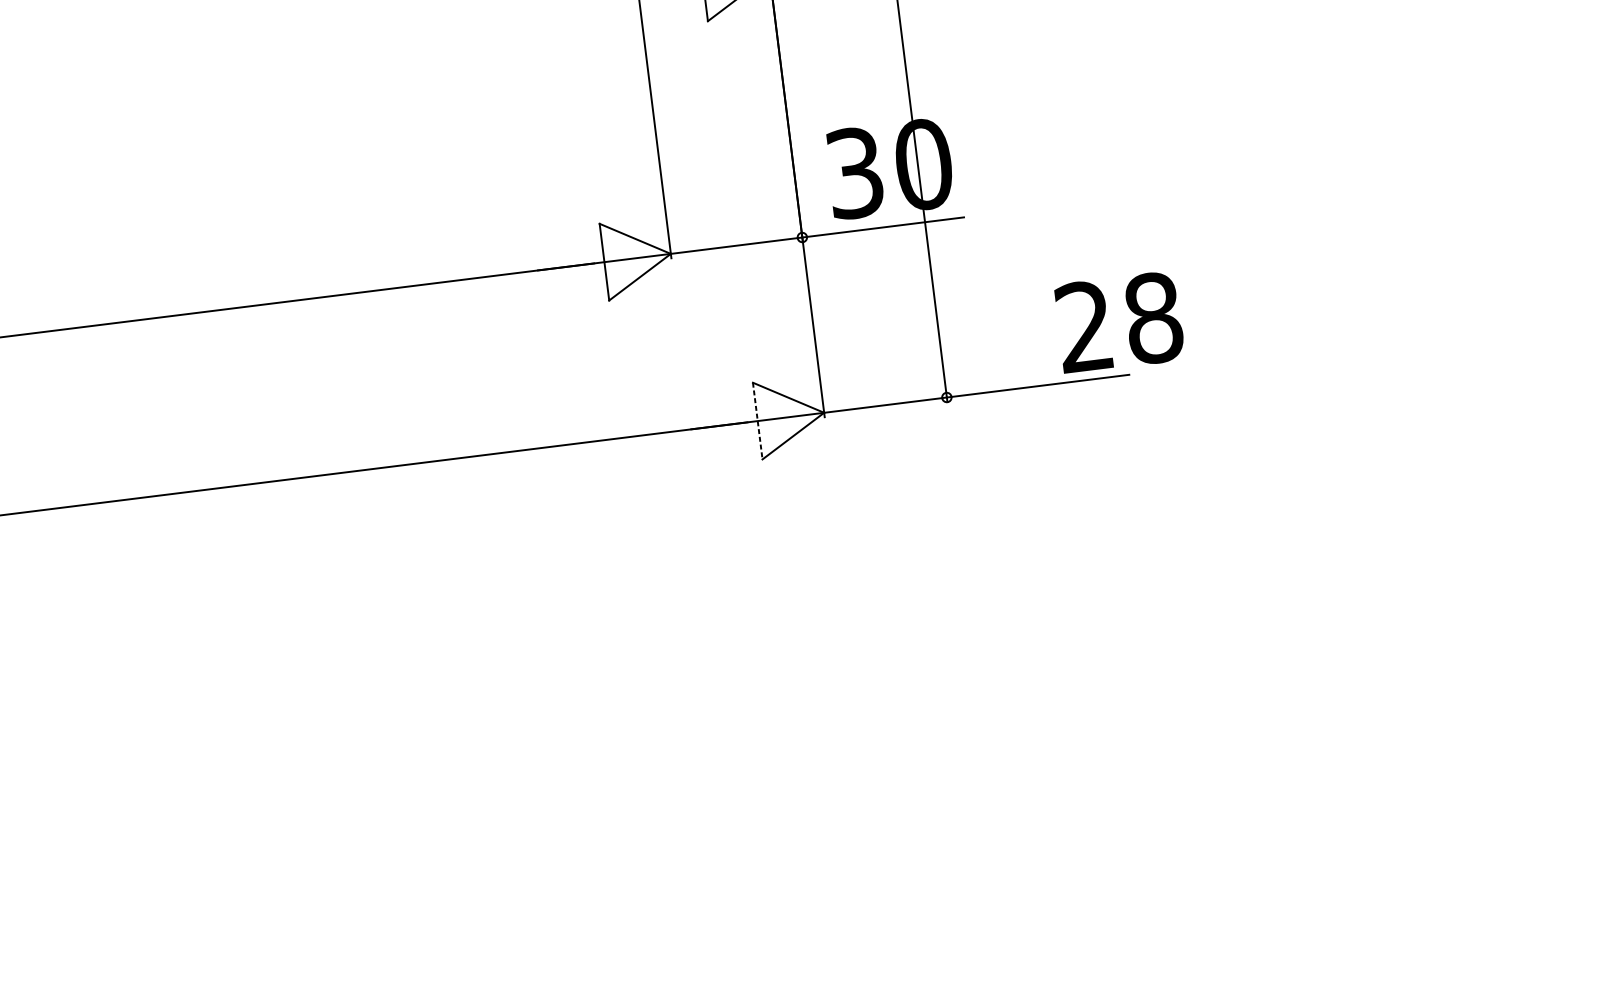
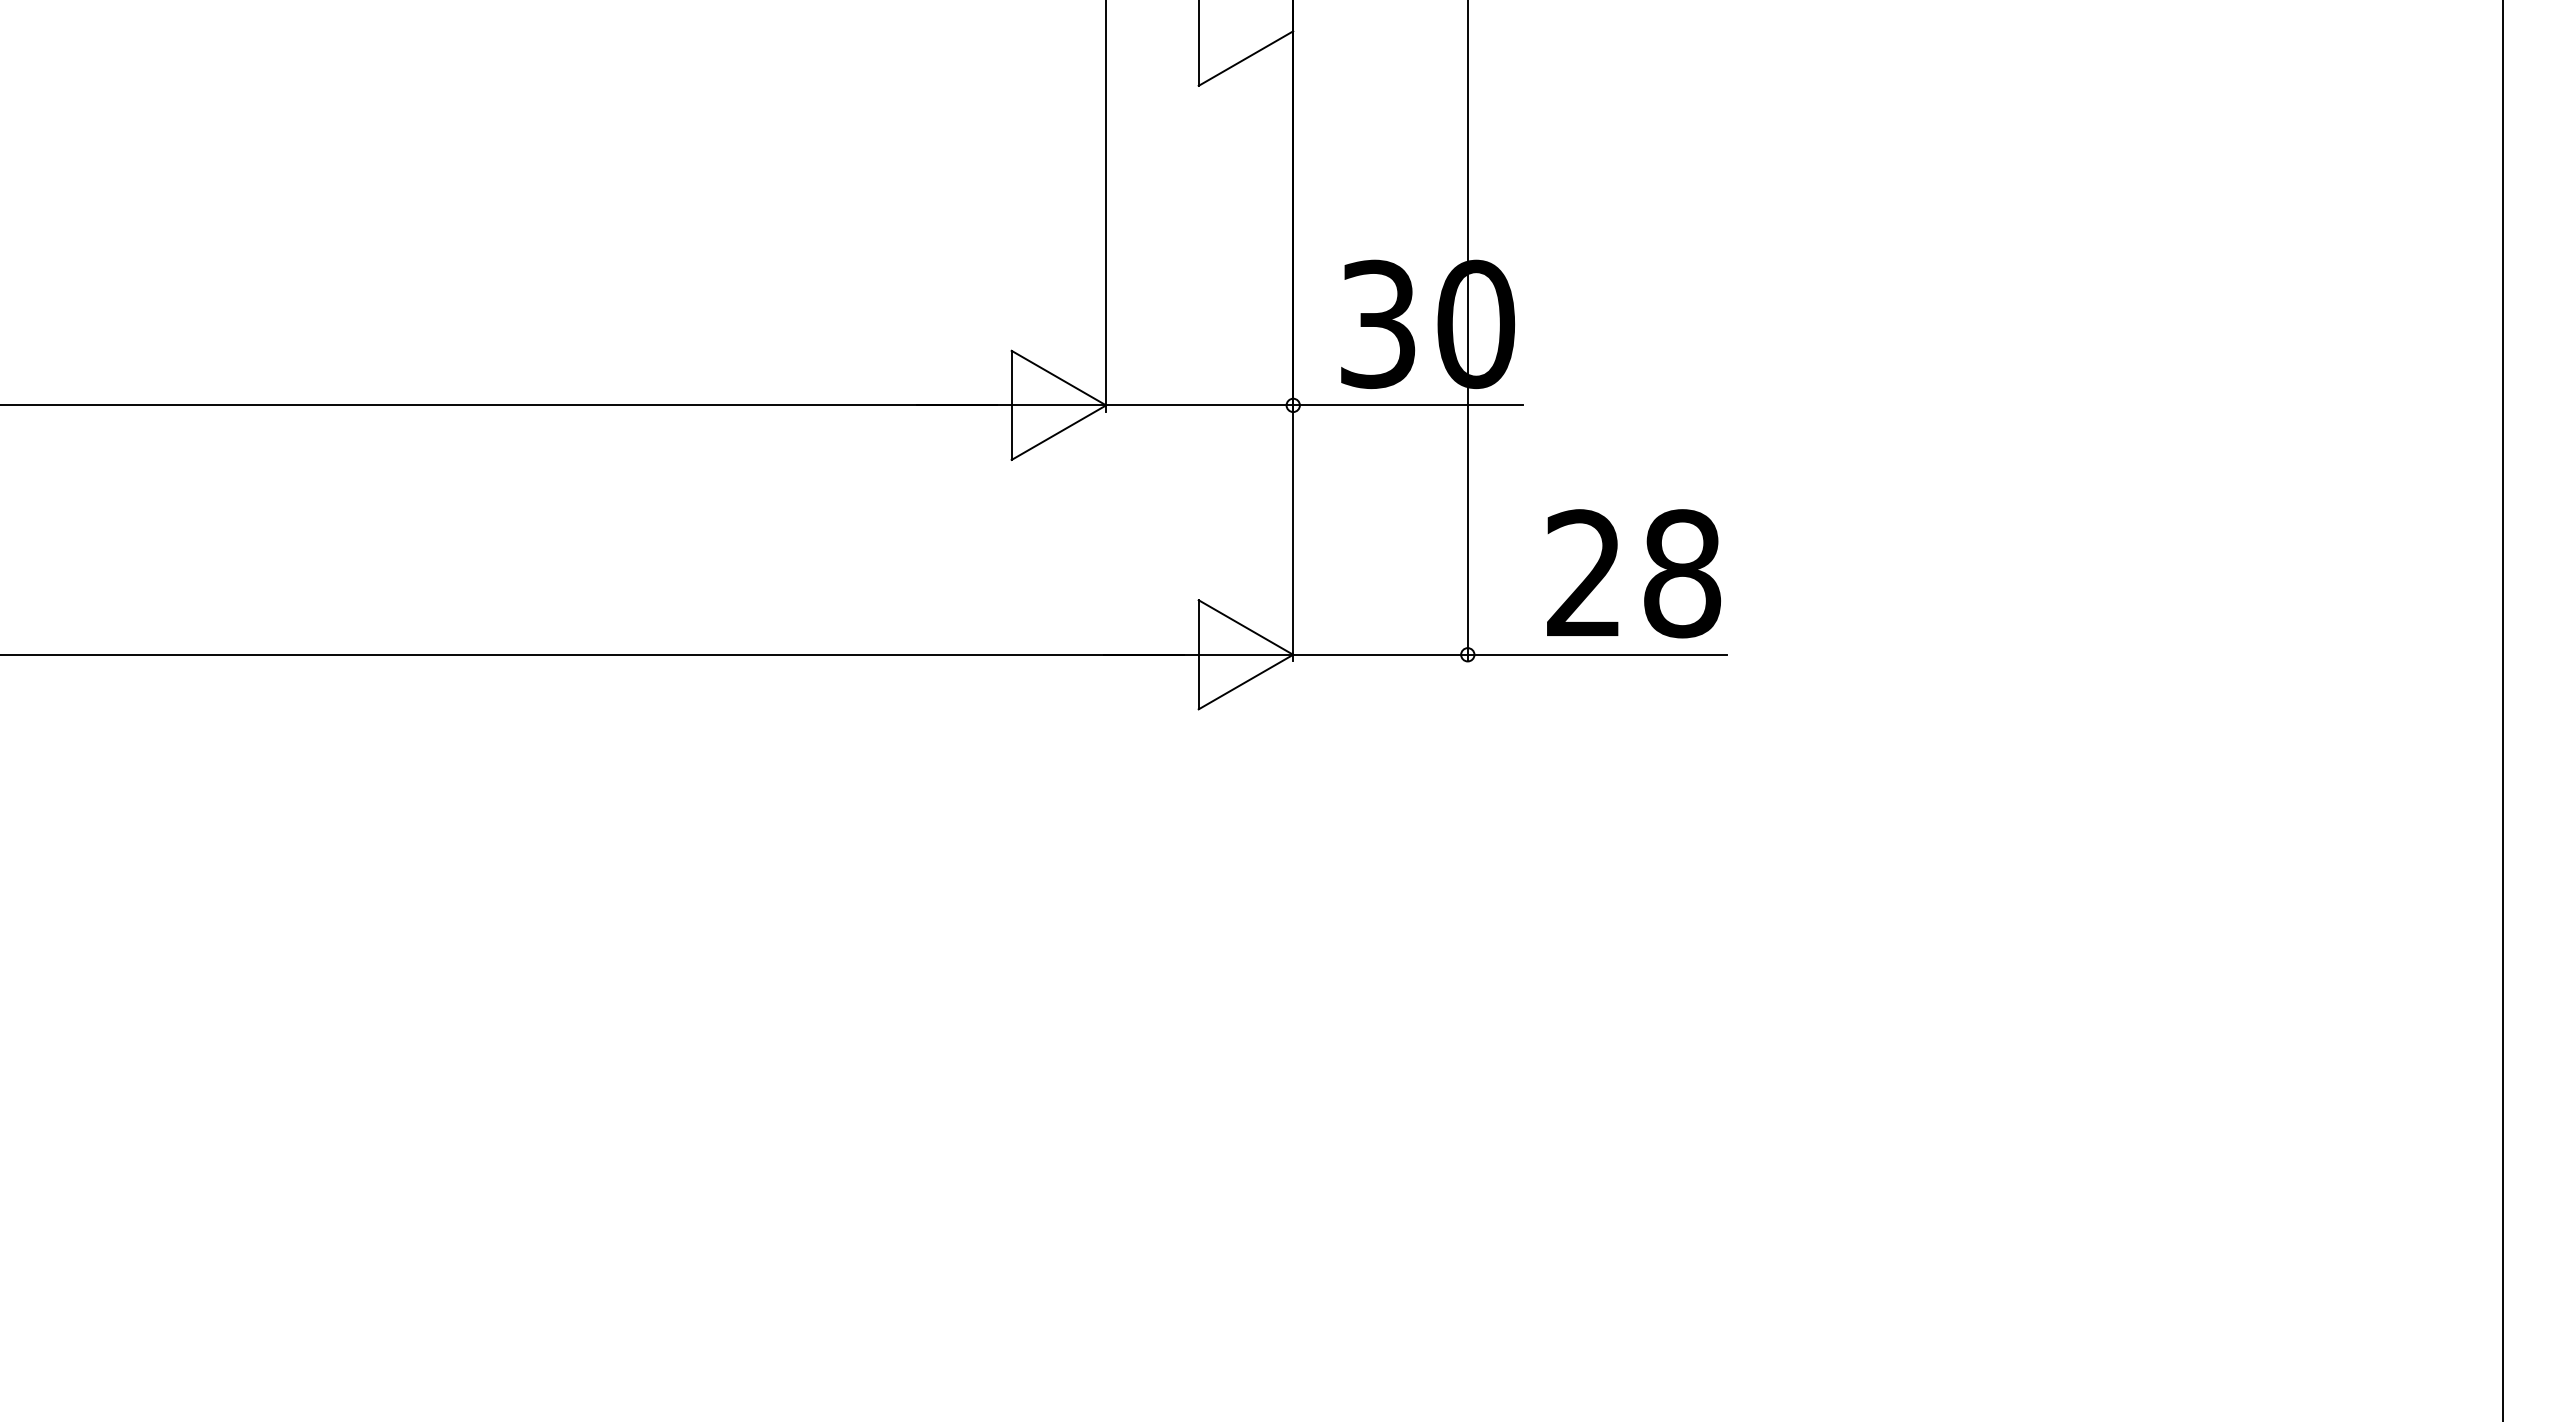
text: (1119, 322) -> (1633, 573), moved
line: (757, 420) -> (1198, 654), dashed -> solid

